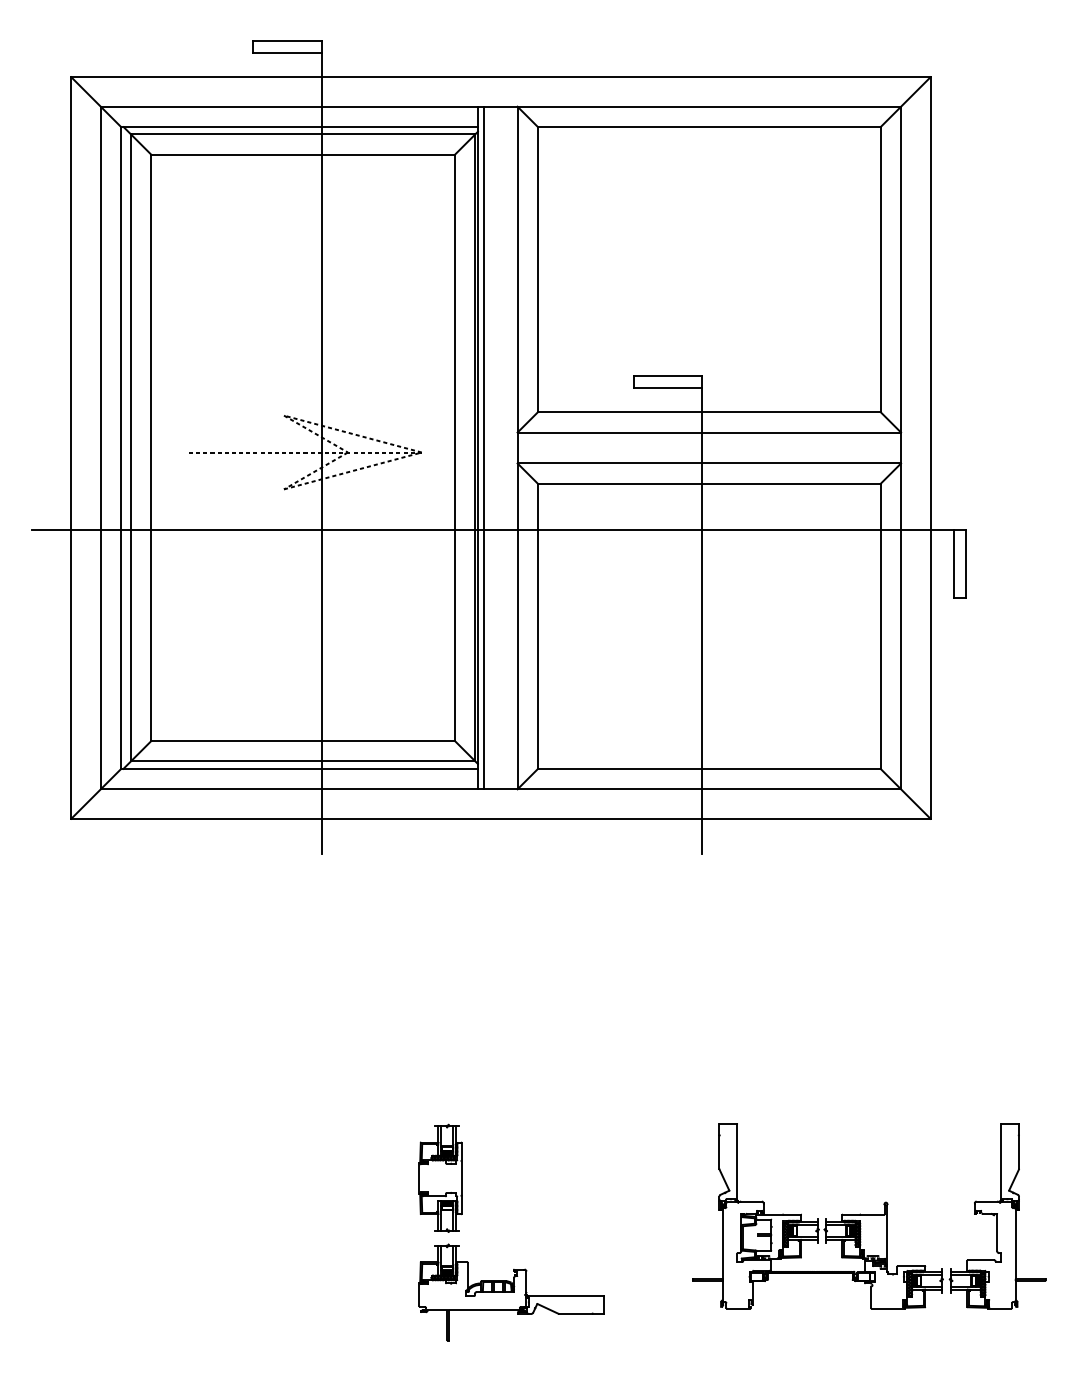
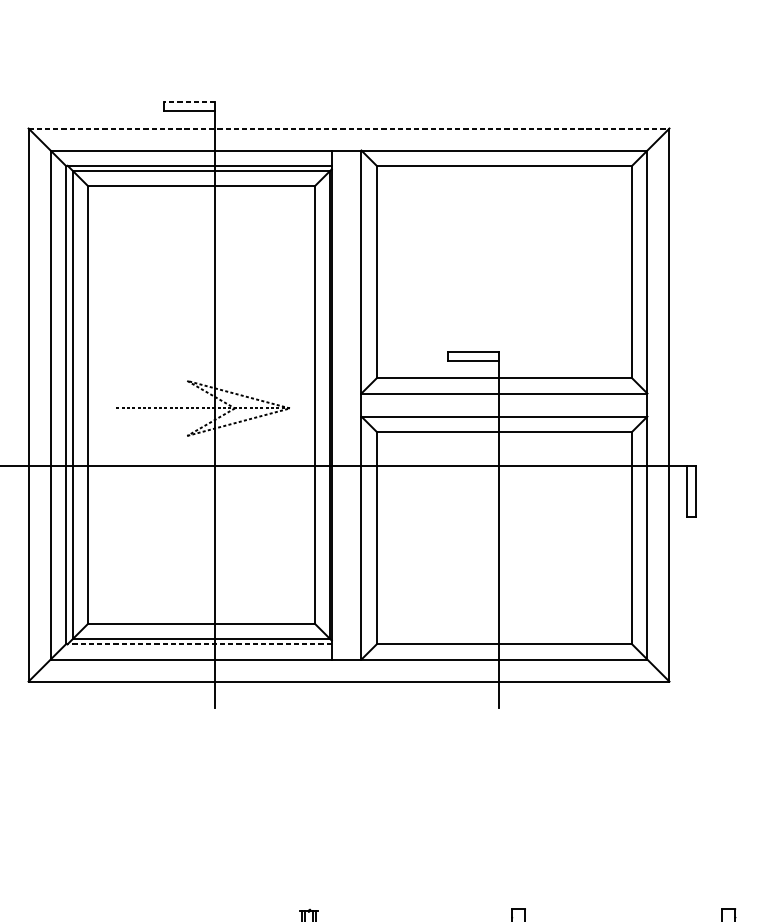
line: (286, 41) -> (189, 101), solid -> dashed
line: (500, 77) -> (348, 128), solid -> dashed
line: (484, 447) -> (336, 404), removed
line: (299, 768) -> (198, 644), solid -> dashed

